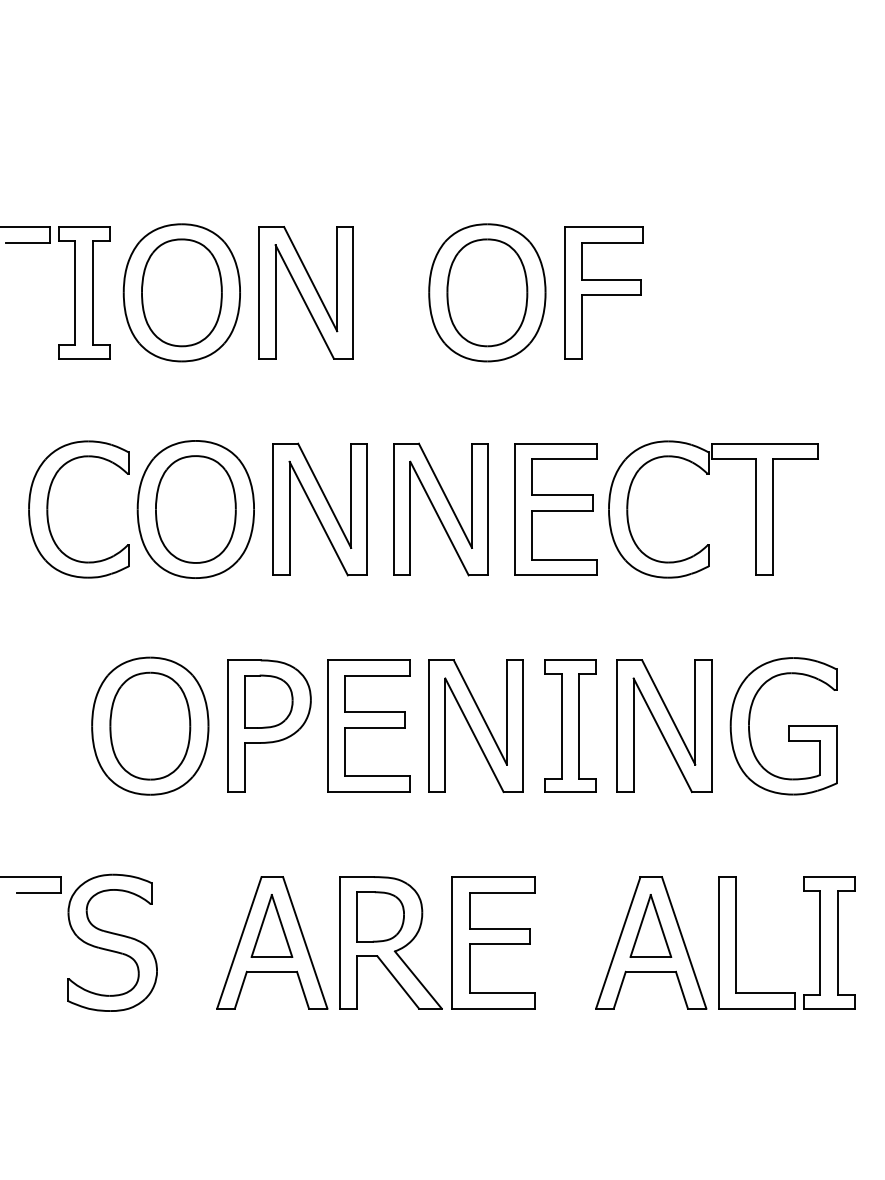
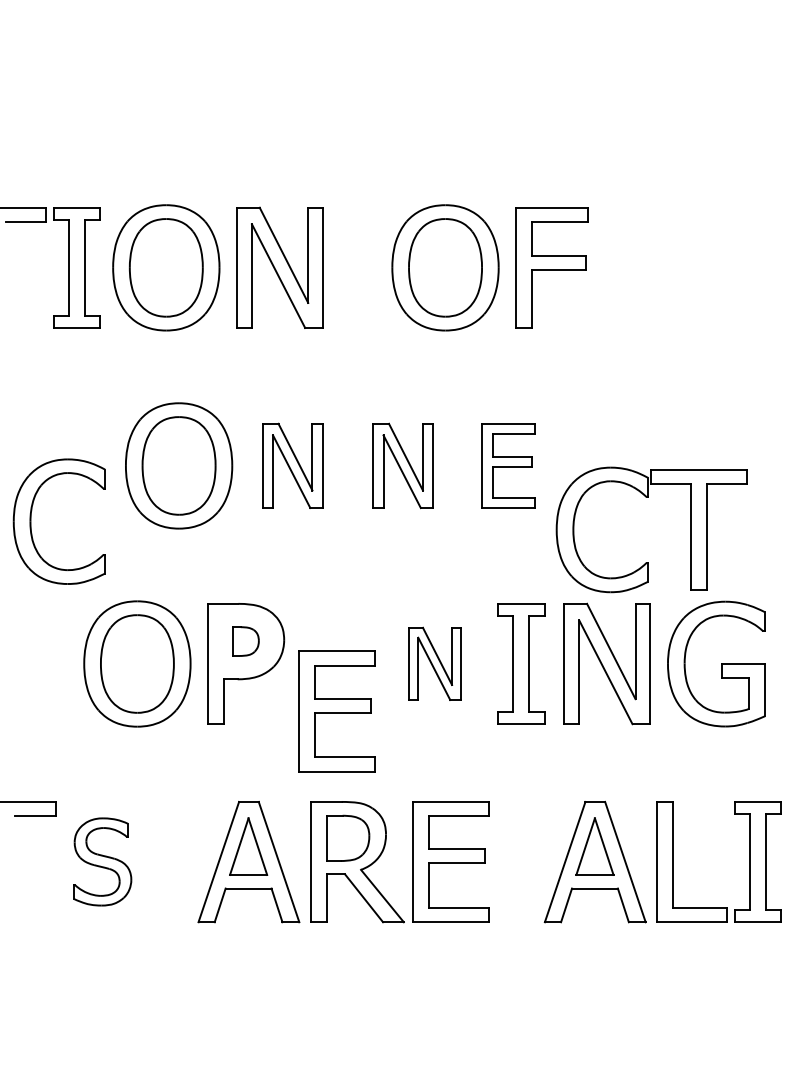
part: (709, 474) -> (648, 497), moved
part: (48, 509) -> (31, 521), moved
part: (319, 509) -> (292, 465), size x0.7
part: (440, 509) -> (402, 465), size x0.7
part: (555, 509) -> (507, 465), size x0.7
part: (268, 701) -> (245, 641), size x0.6
part: (368, 725) -> (336, 710), moved
part: (475, 725) -> (434, 663), size x0.6
part: (112, 942) -> (102, 861), size x0.7

